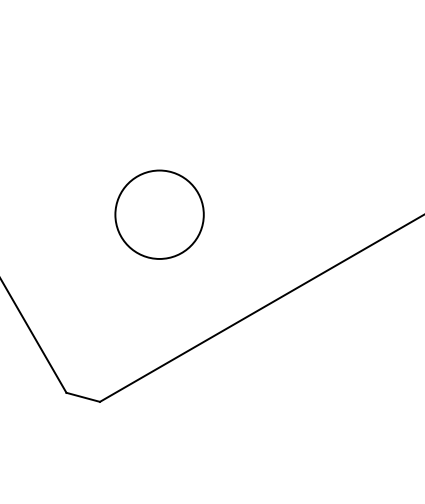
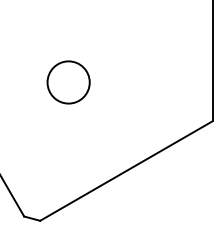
circle: (159, 214) -> (68, 82), moved

